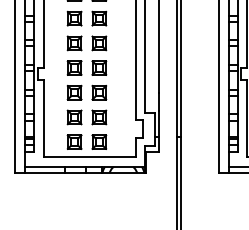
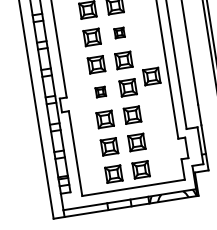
part: (99, 18) -> (119, 32), size x0.6
part: (121, 61) -> (151, 76), added
part: (74, 67) -> (100, 91), size x0.6

